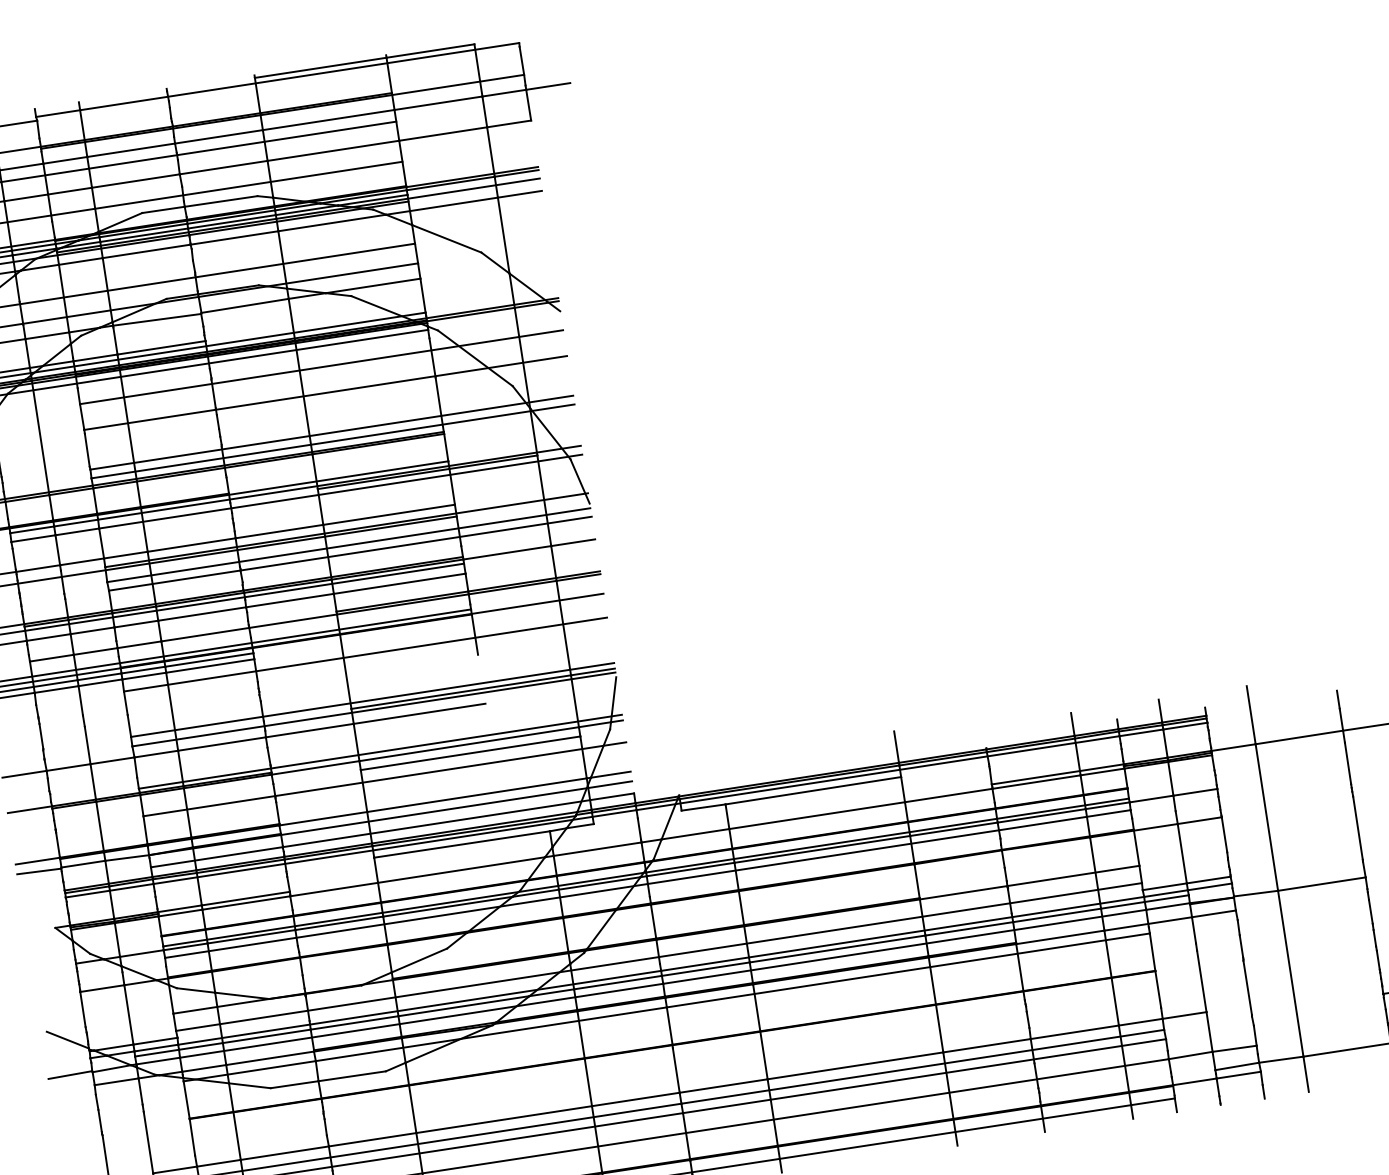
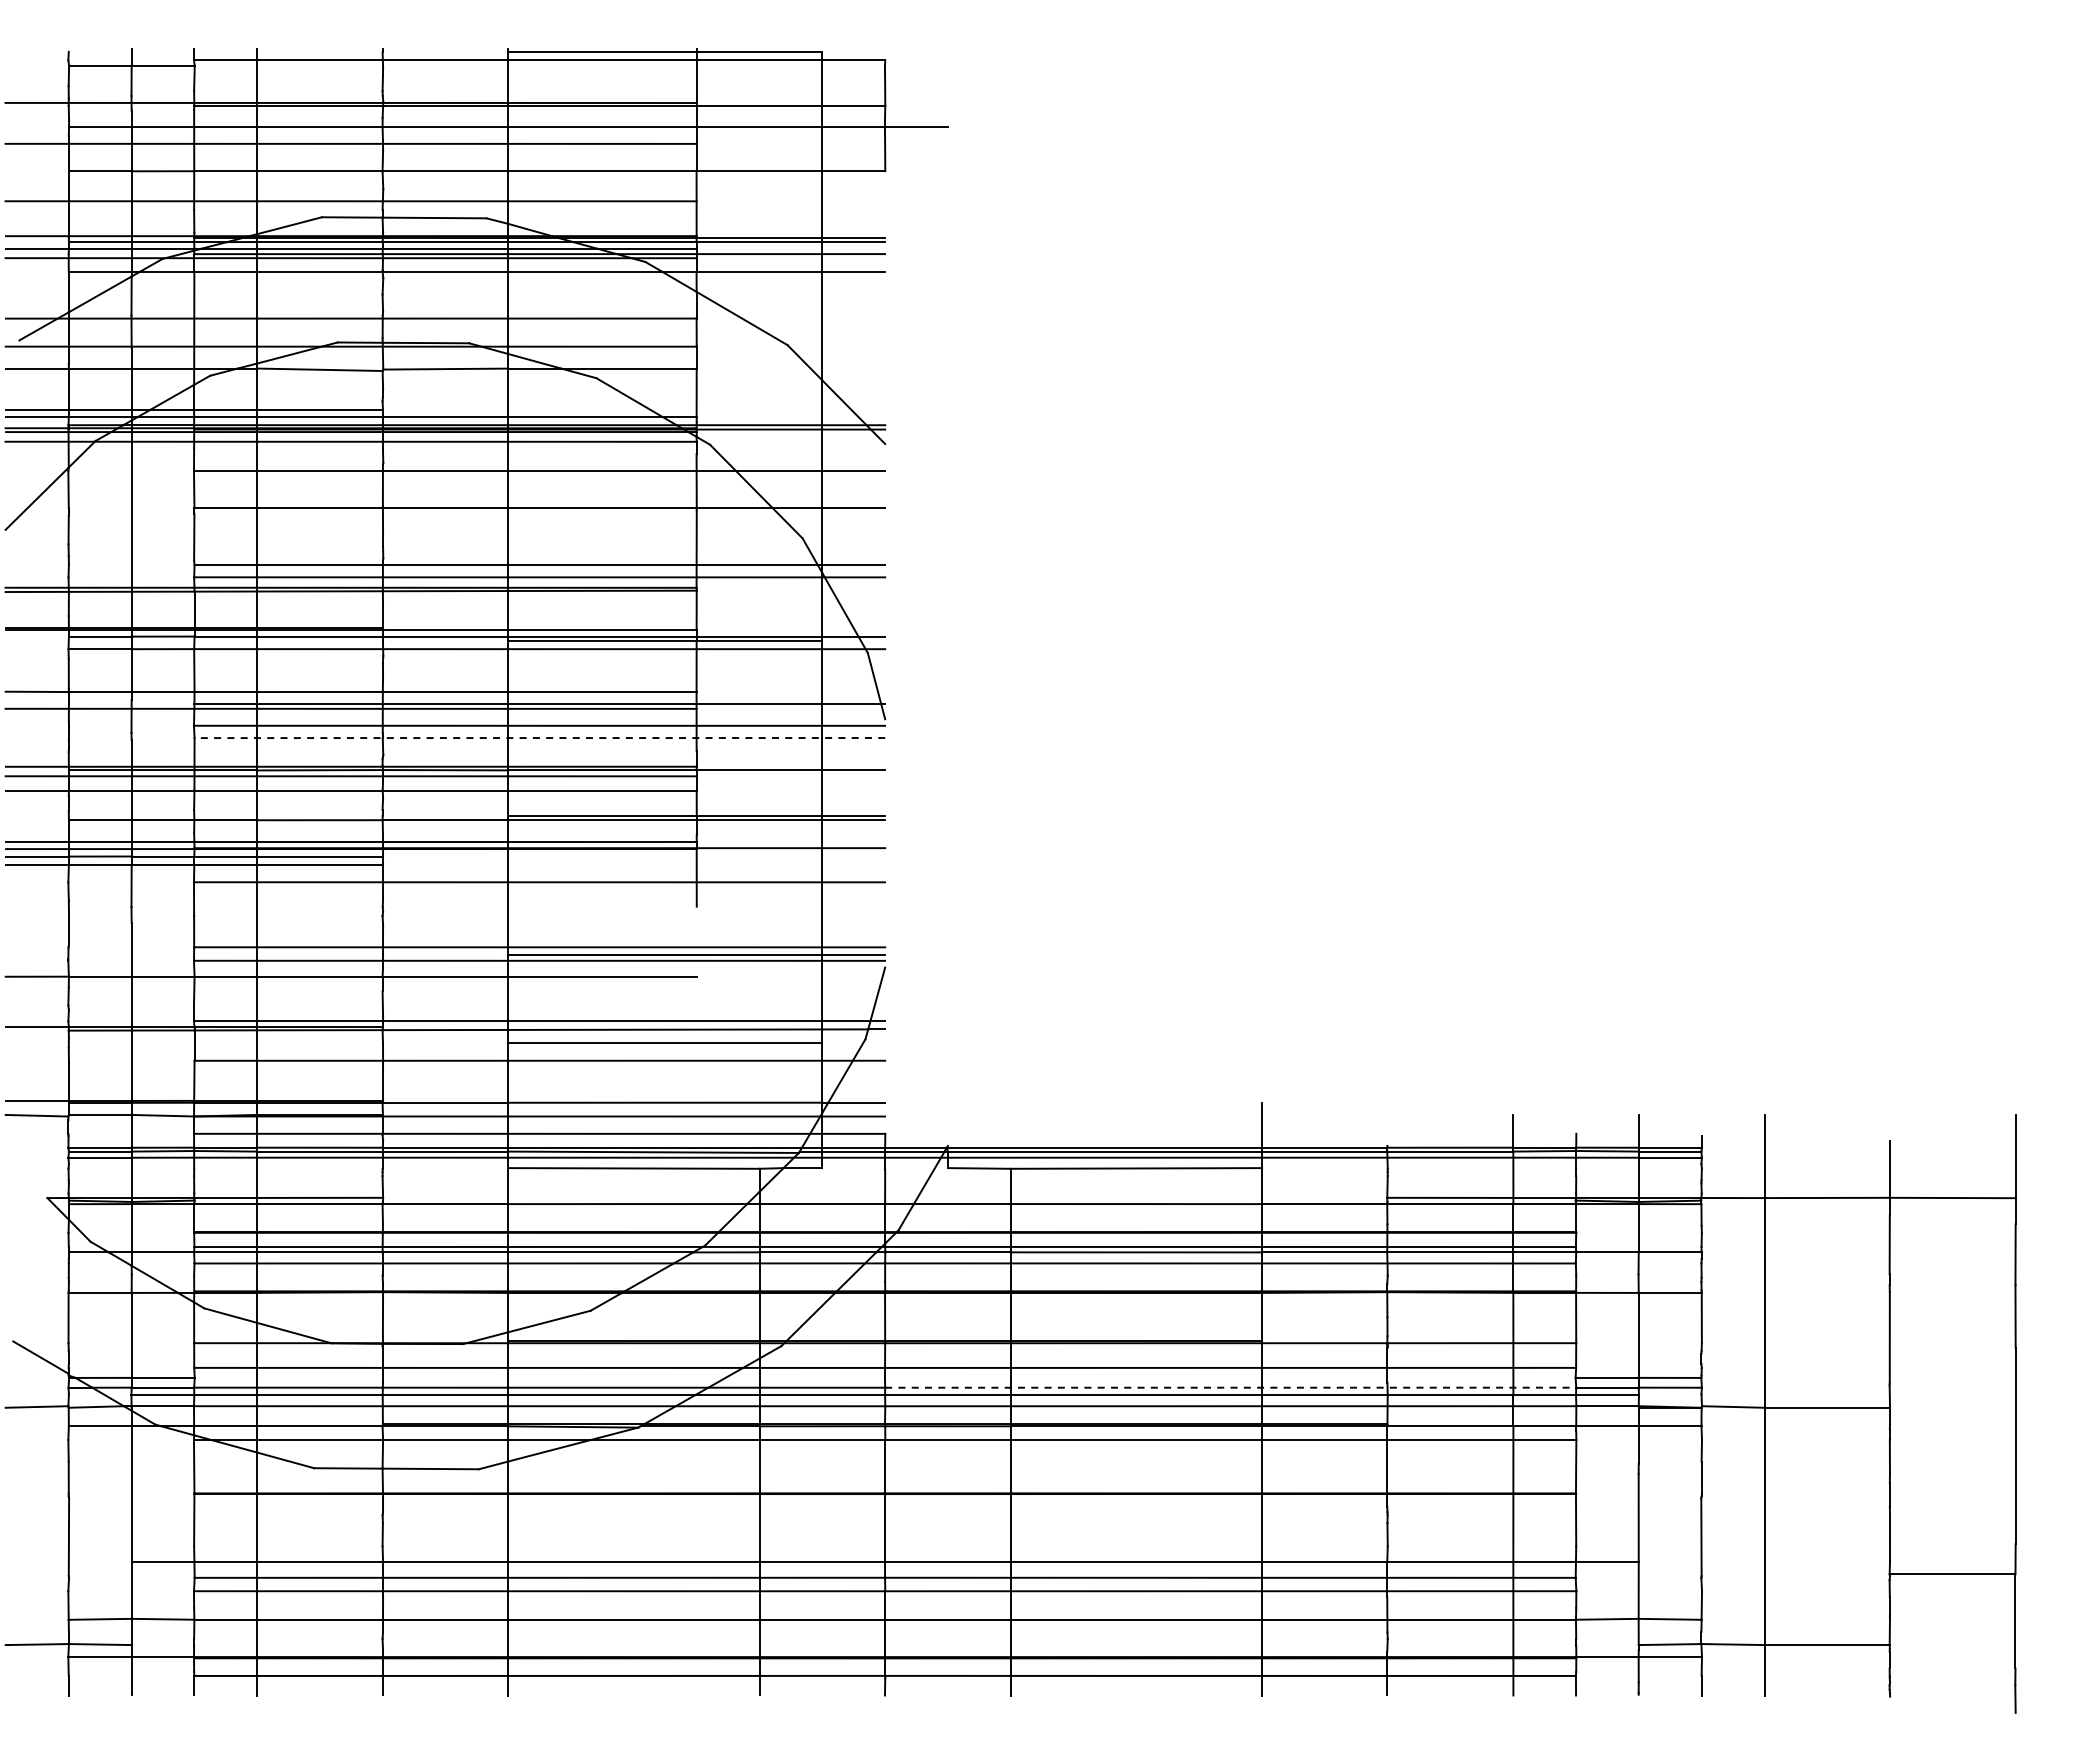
line: (350, 554) -> (539, 738), solid -> dashed
line: (902, 933) -> (1230, 1387), solid -> dashed

